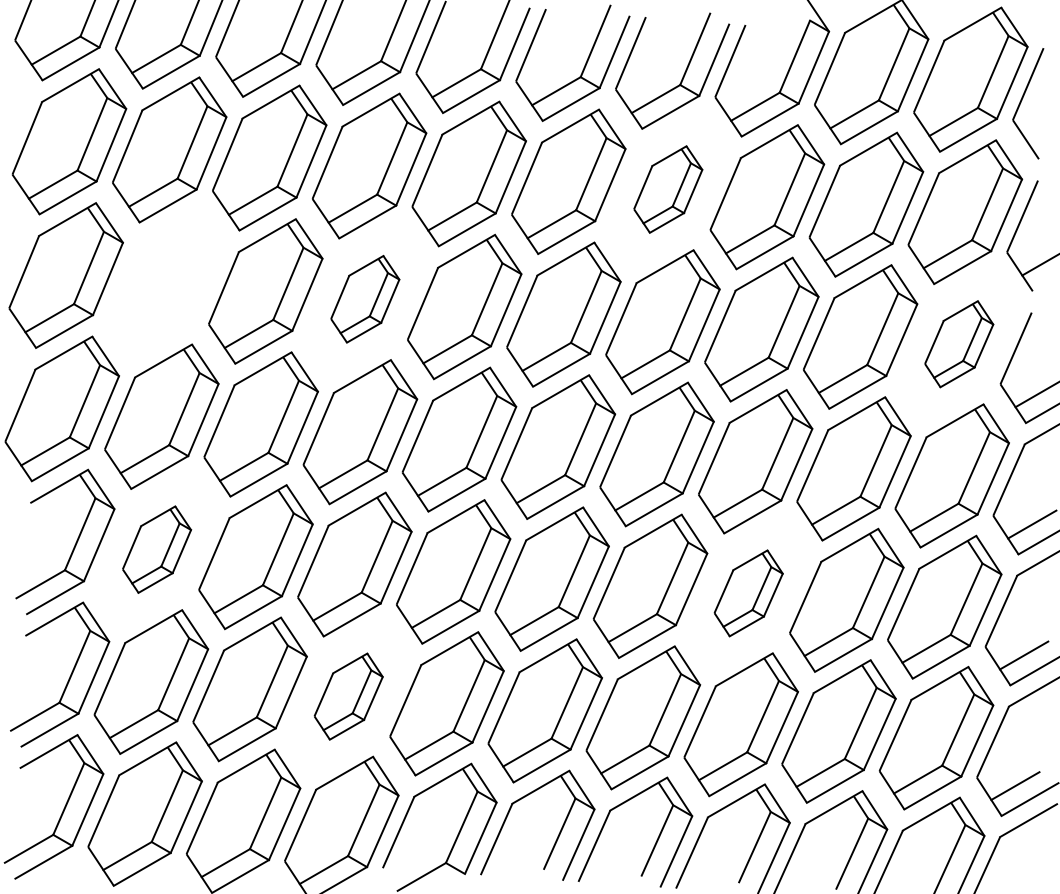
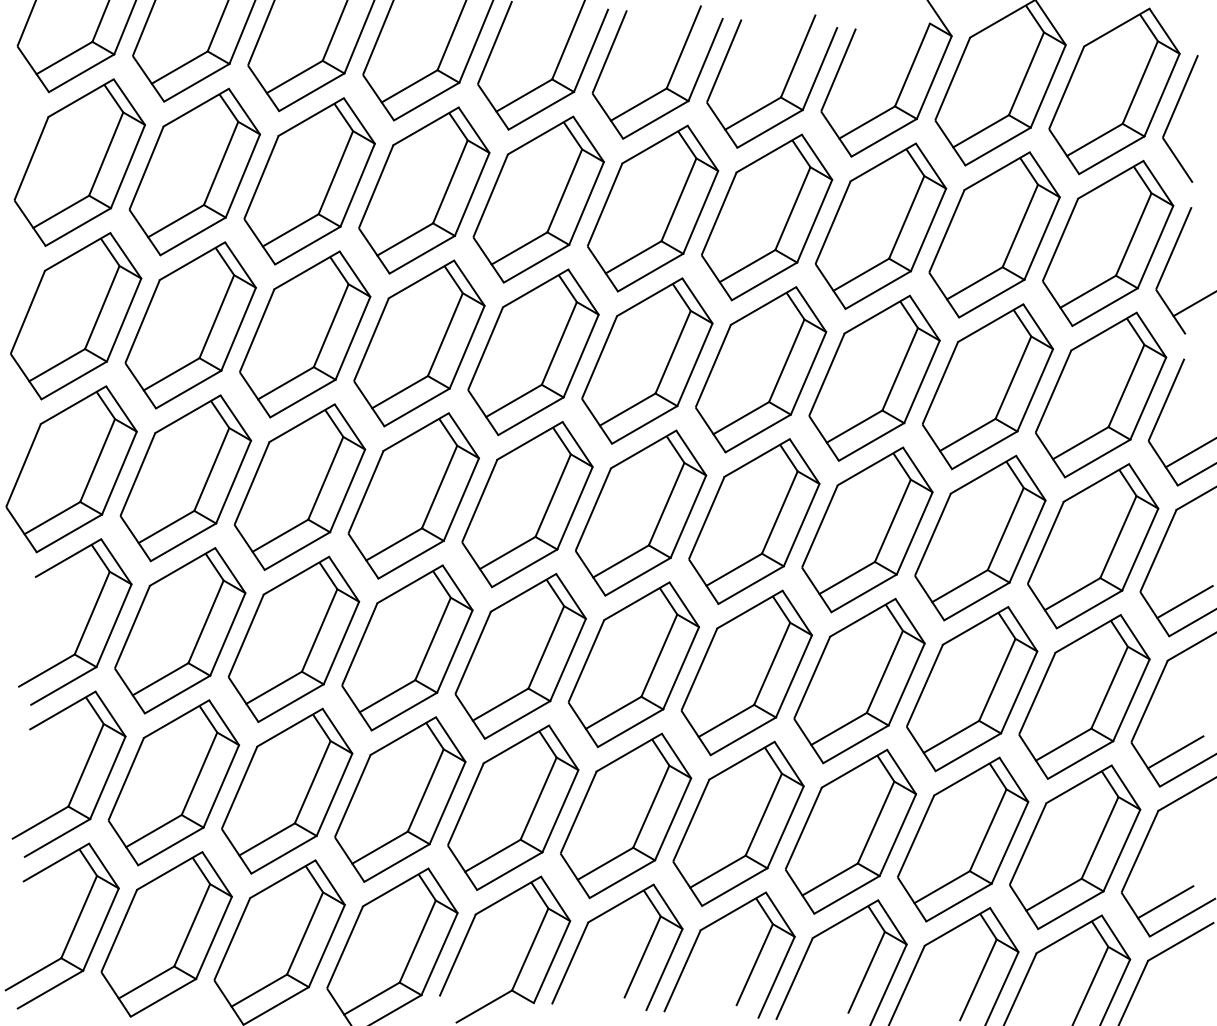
part: (668, 189) -> (767, 217), size x1.67
part: (165, 283) -> (190, 325), added
part: (365, 299) -> (419, 343), size x1.67
part: (959, 343) -> (1101, 394), size x1.67
part: (157, 549) -> (180, 630), size x1.67
part: (748, 592) -> (859, 680), size x1.67
part: (348, 696) -> (400, 799), size x1.67

